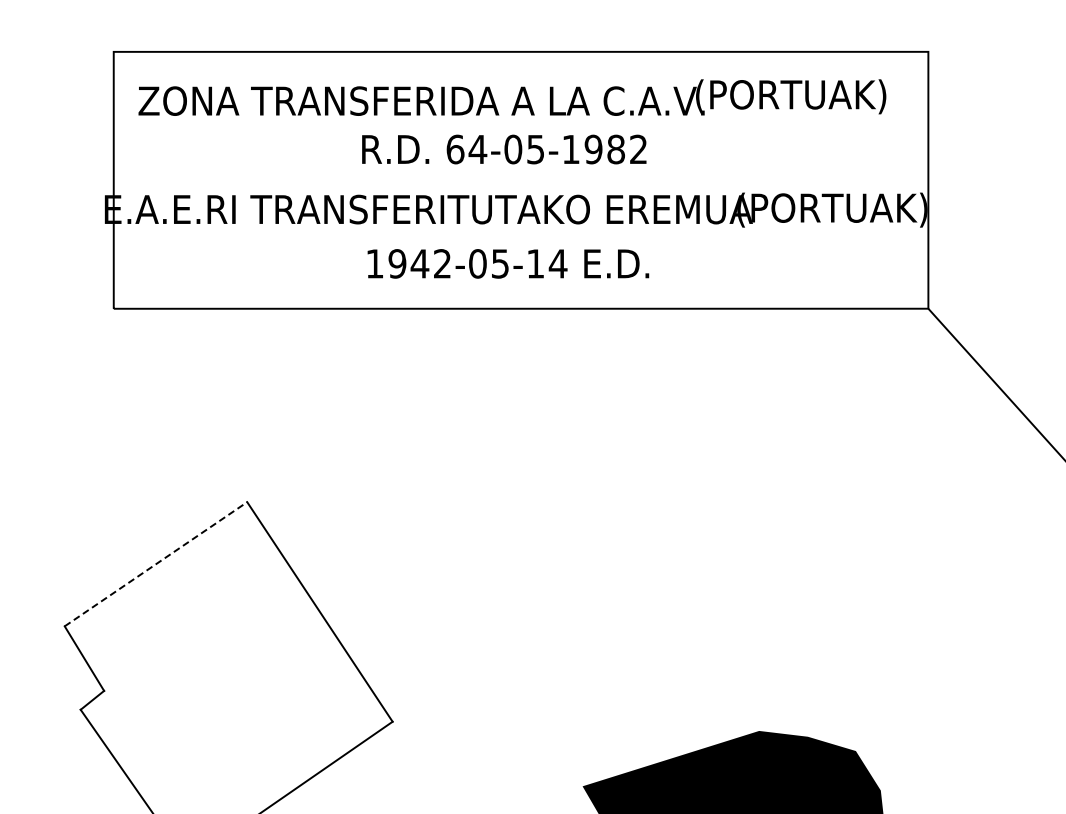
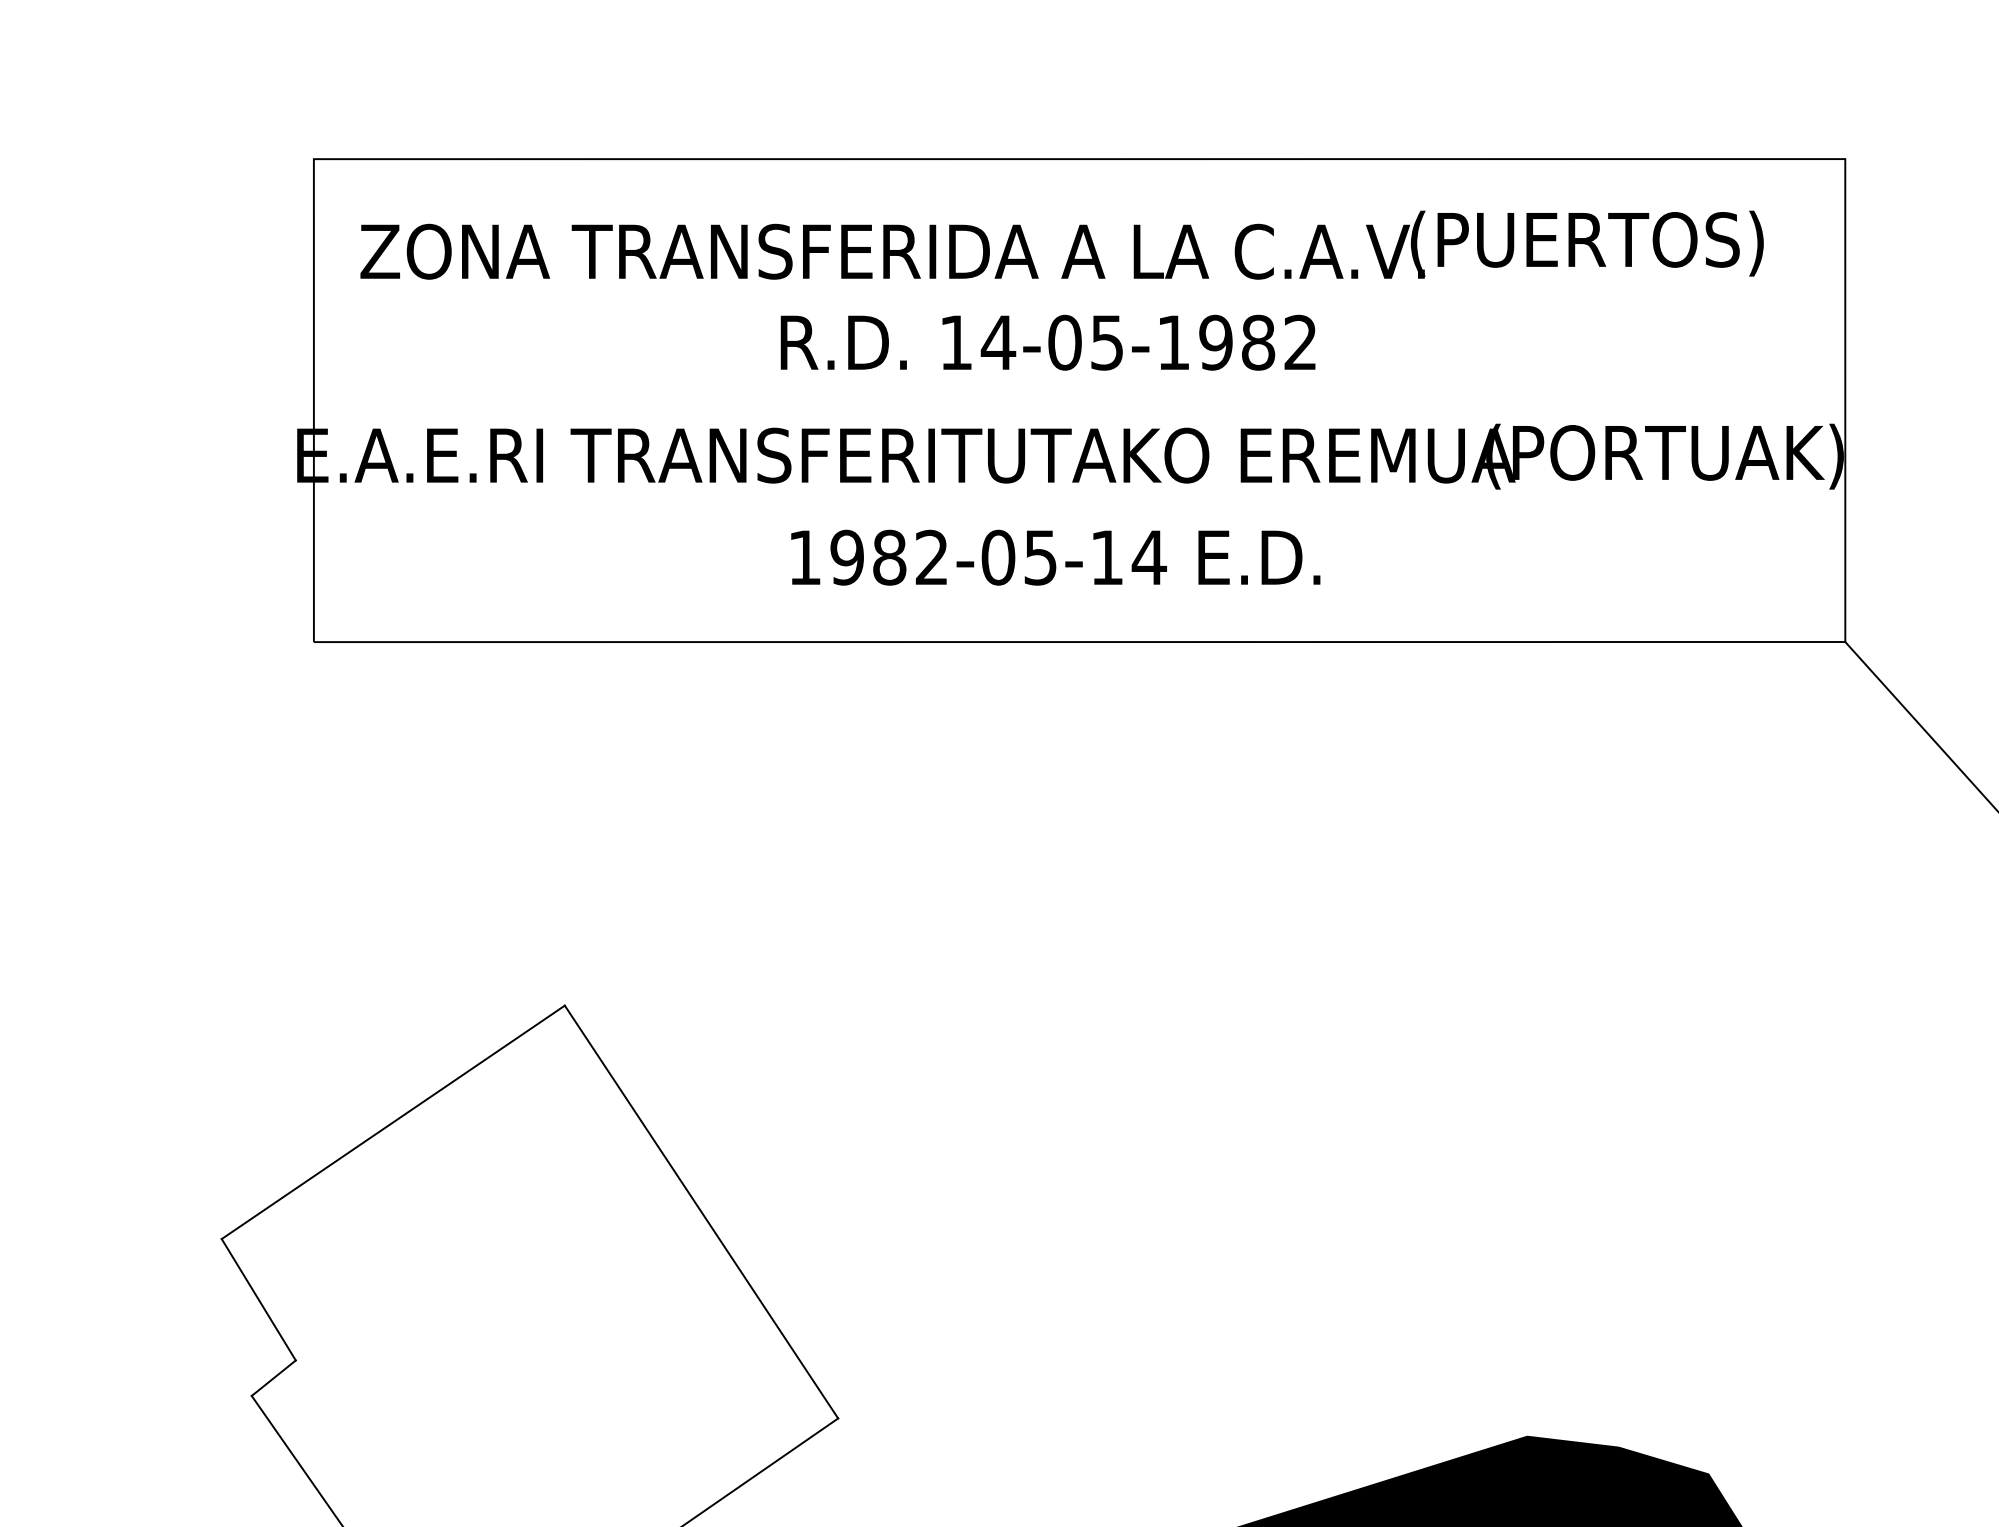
text: (791, 96) -> (1587, 243), (PORTUAK) -> (PUERTOS)
text: (455, 149) -> (956, 342), 64-05-1982 -> 14-05-1982
text: (419, 263) -> (888, 556), 1942-05-14 -> 1982-05-14
line: (156, 563) -> (394, 1120), dashed -> solid

